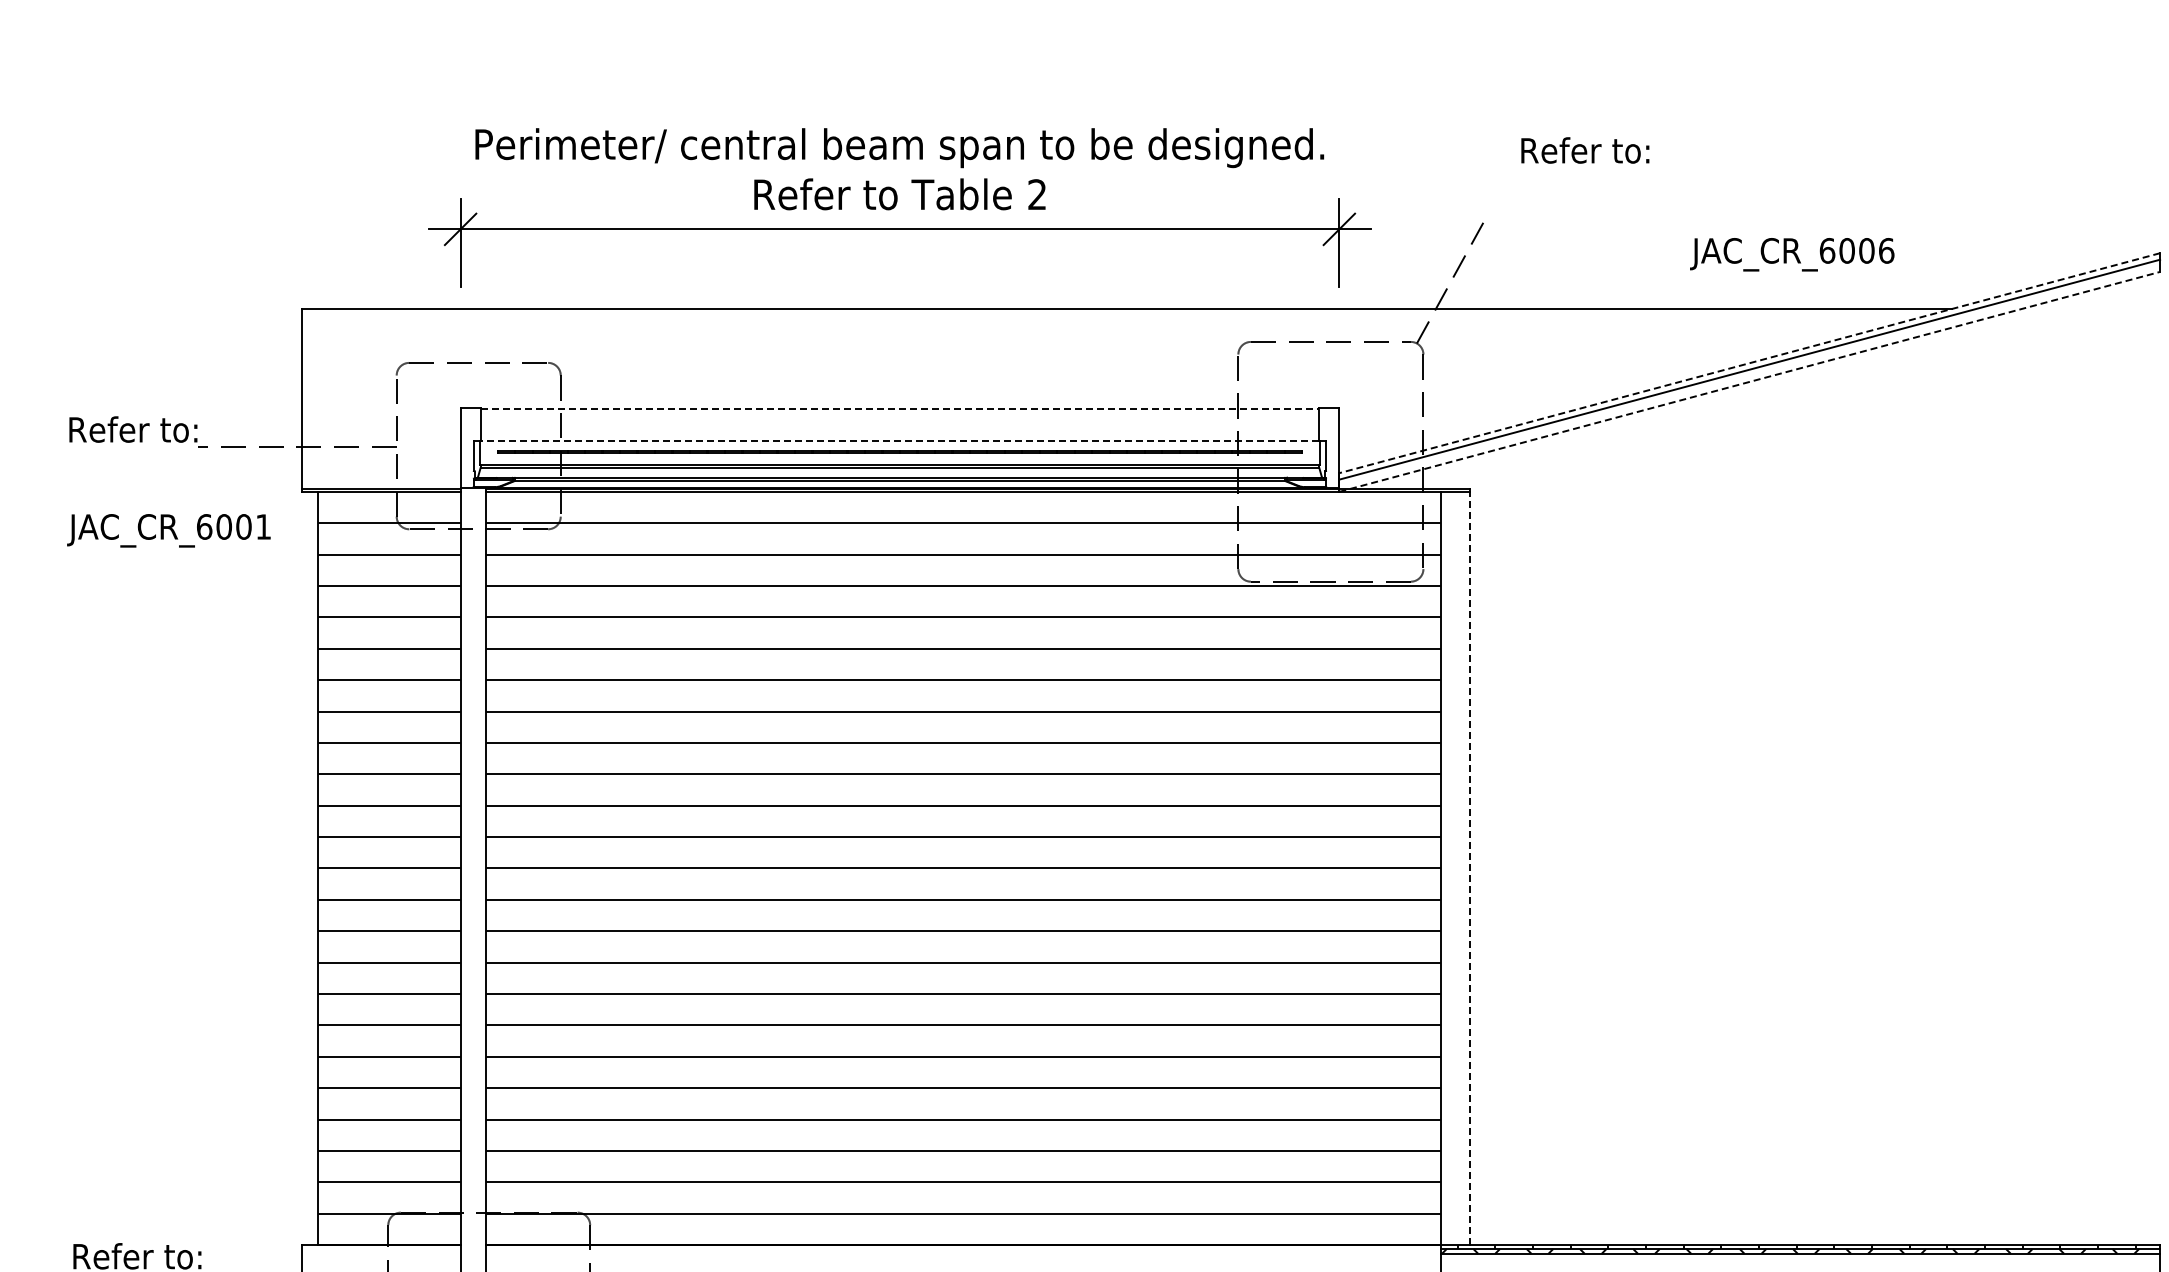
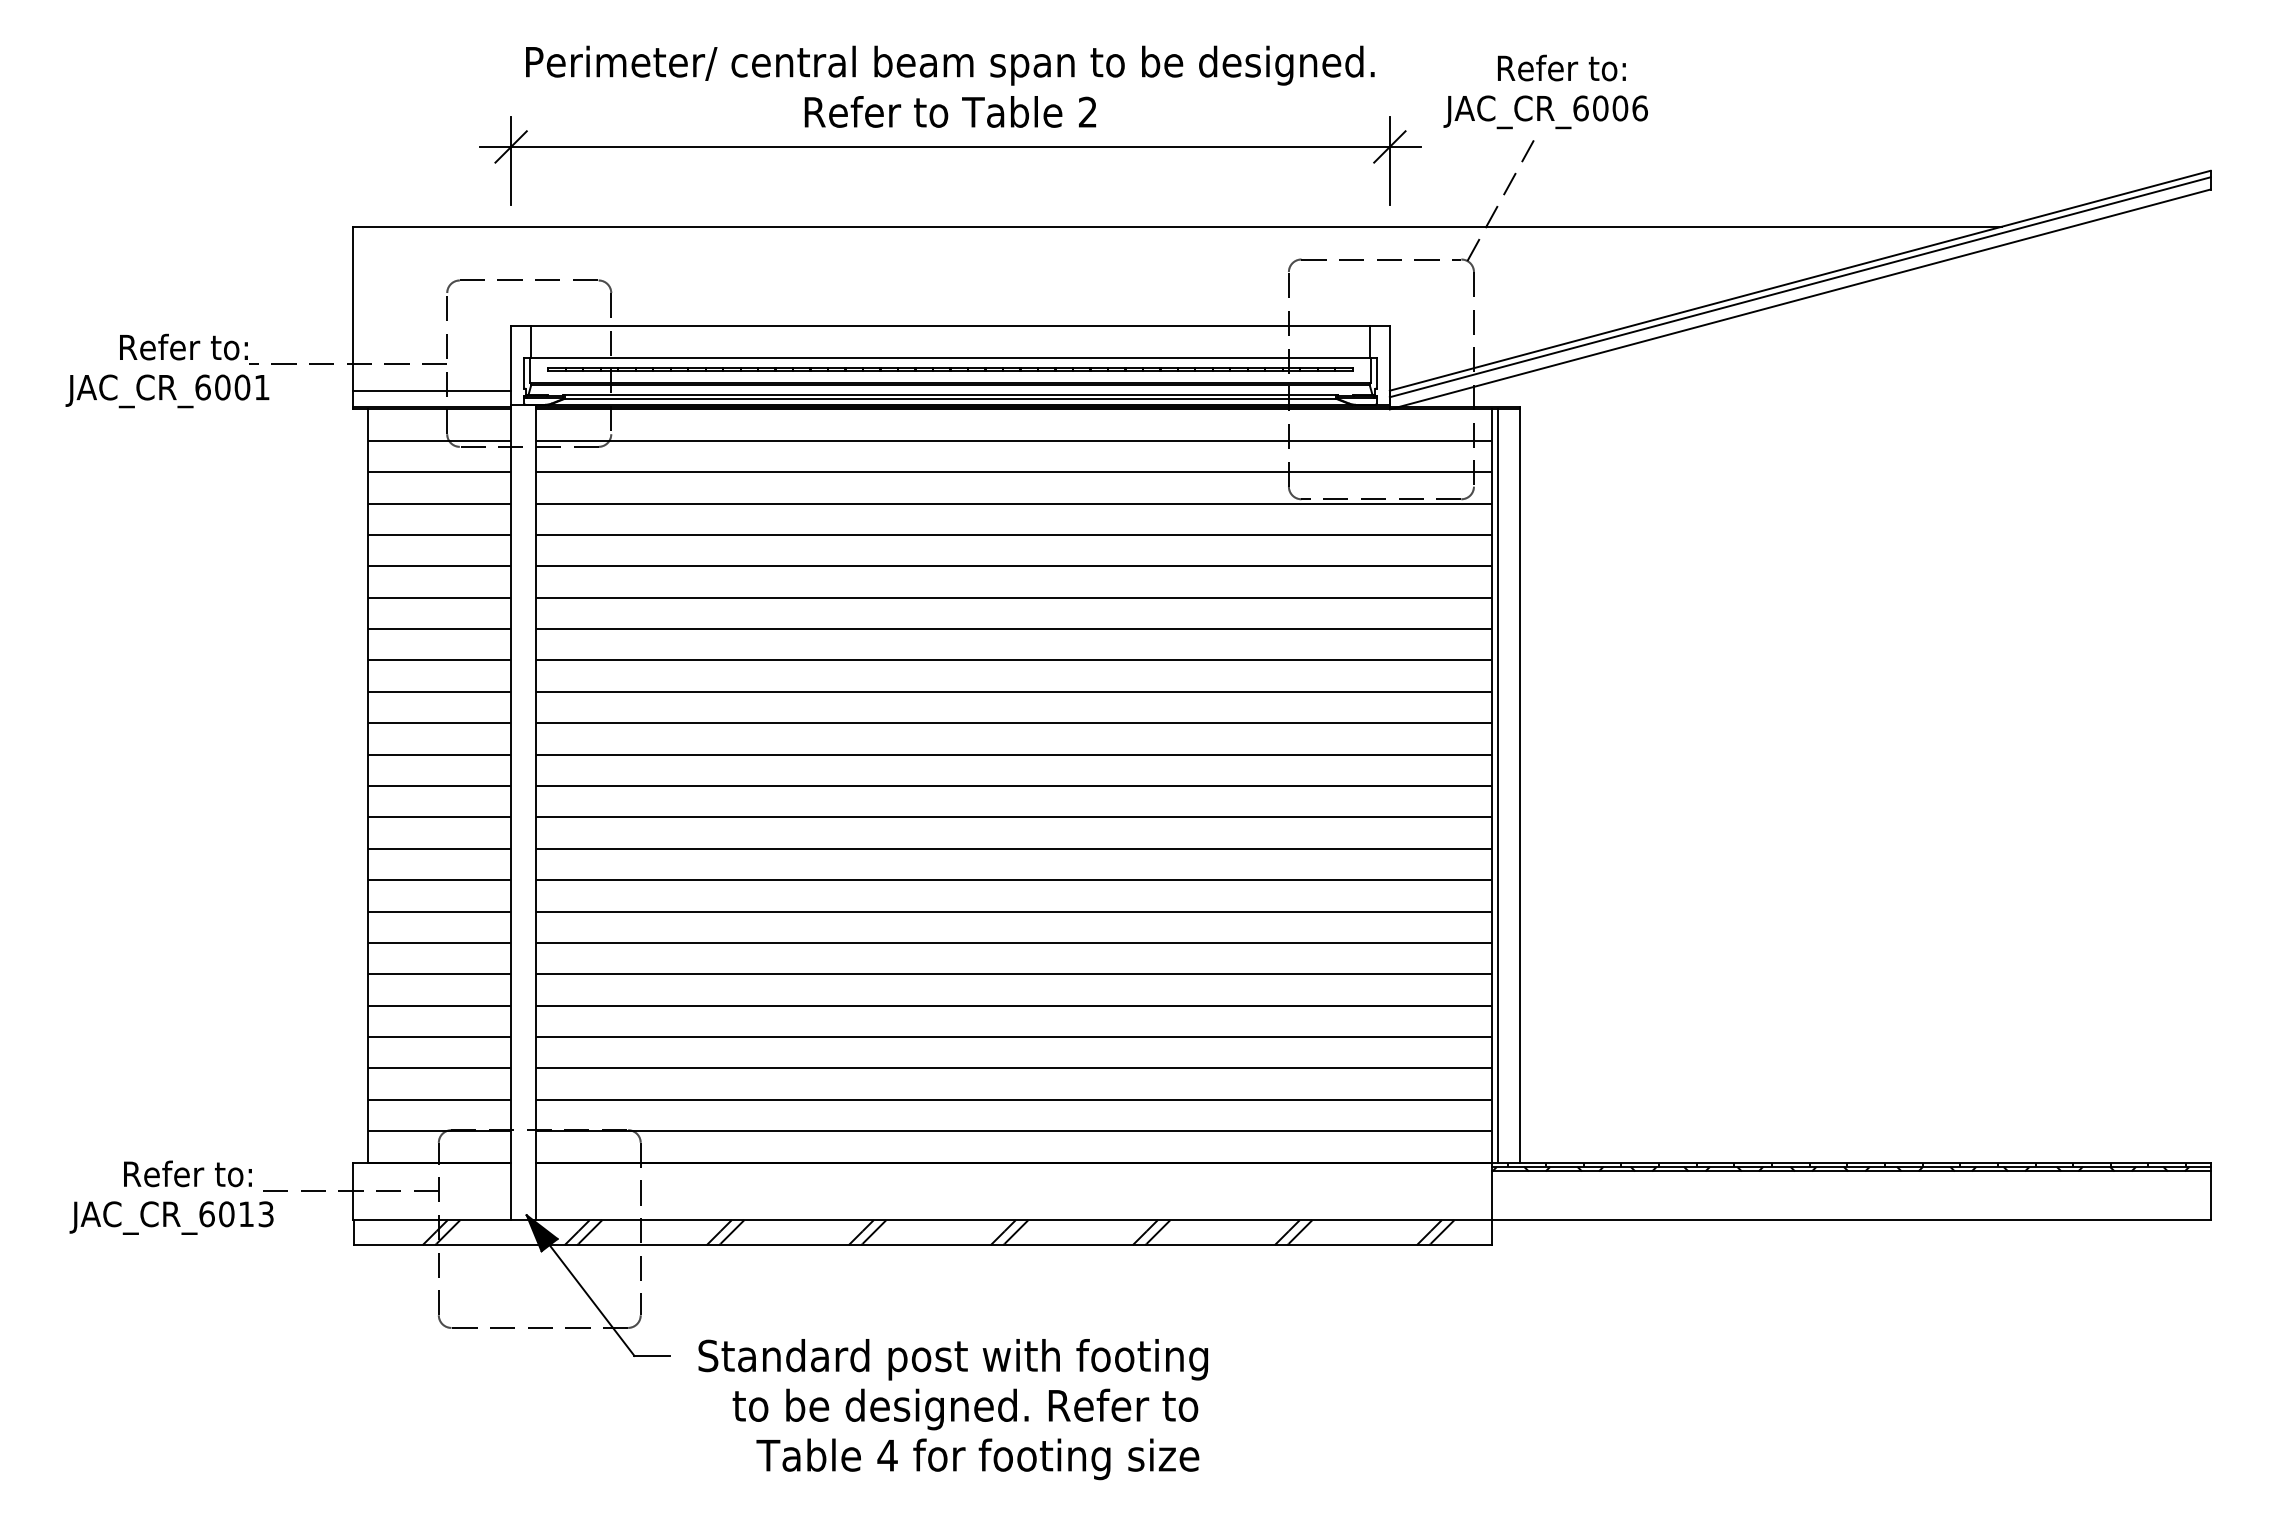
text: (1584, 149) -> (1561, 67), moved
text: (1791, 254) -> (1545, 112), moved
line: (1749, 362) -> (1800, 280), dashed -> solid
line: (1749, 381) -> (1800, 299), dashed -> solid
line: (899, 408) -> (950, 326), dashed -> solid
line: (899, 440) -> (950, 358), dashed -> solid
line: (380, 472) -> (431, 390), added
text: (168, 530) -> (167, 391), moved
line: (1446, 867) -> (1497, 785), added
line: (1469, 868) -> (1520, 786), dashed -> solid

